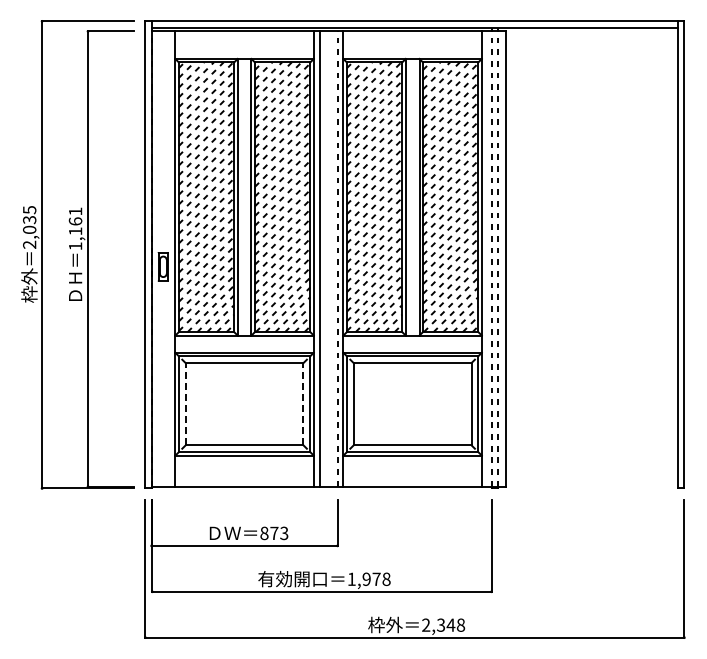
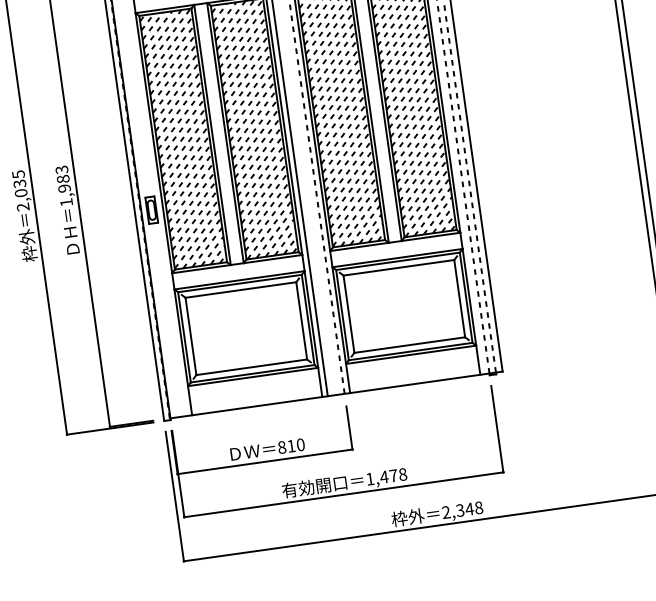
text: (75, 221) -> (63, 179), 1,161 -> 1,983
line: (185, 403) -> (190, 335), dashed -> solid
line: (303, 403) -> (301, 320), dashed -> solid
text: (279, 532) -> (296, 444), 873 -> 810
text: (366, 578) -> (384, 476), 1,978 -> 1,478

